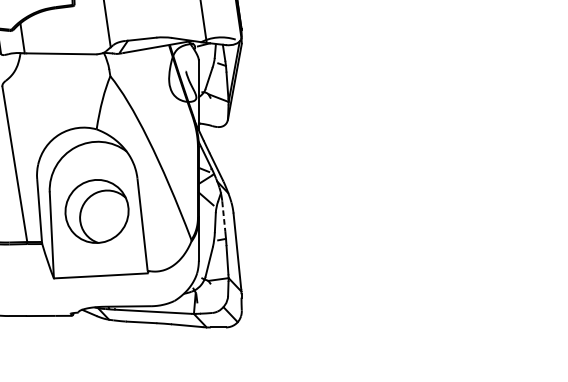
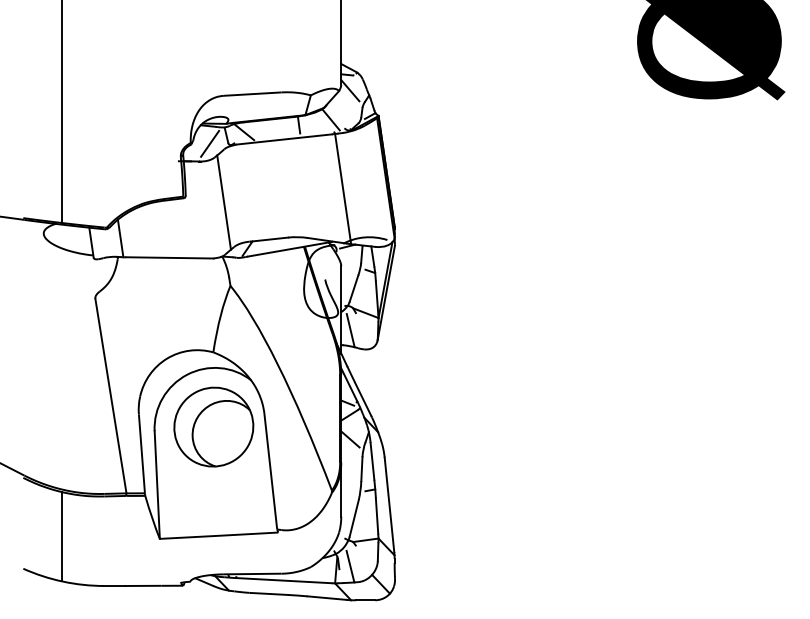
line: (206, 111) -> (350, 330), added
part: (96, 210) -> (213, 426), moved
line: (223, 216) -> (372, 461), dashed -> solid
line: (206, 300) -> (350, 566), added

